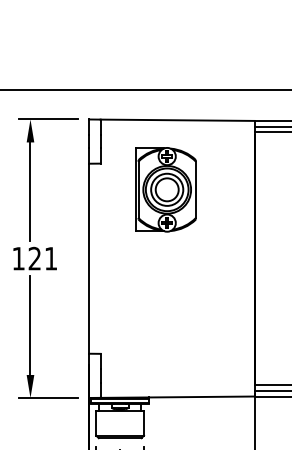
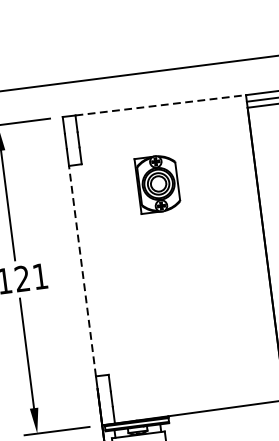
line: (177, 120) -> (160, 105), solid -> dashed
part: (165, 189) -> (157, 183), size x0.6
line: (89, 258) -> (82, 270), solid -> dashed

